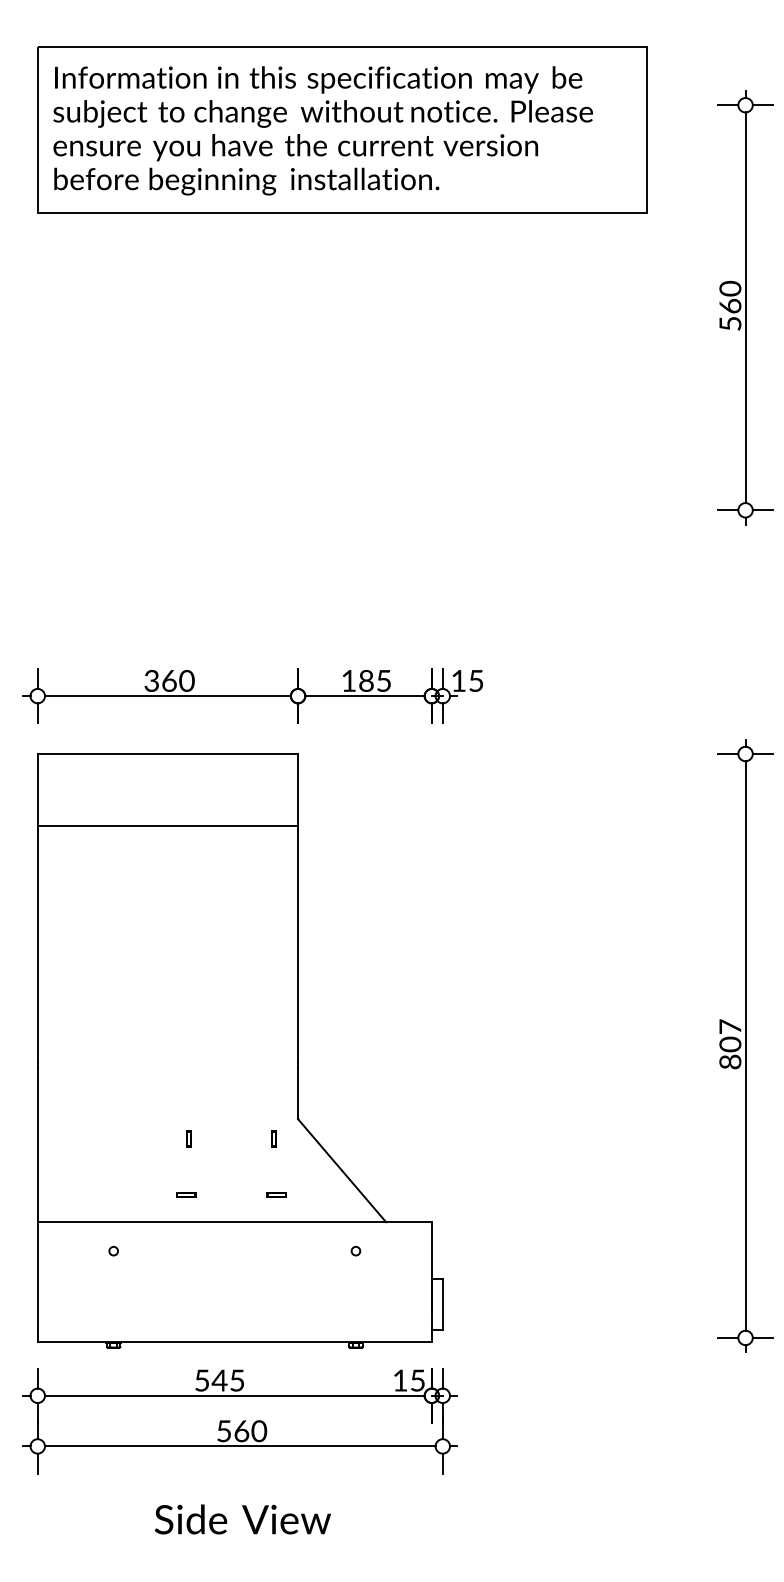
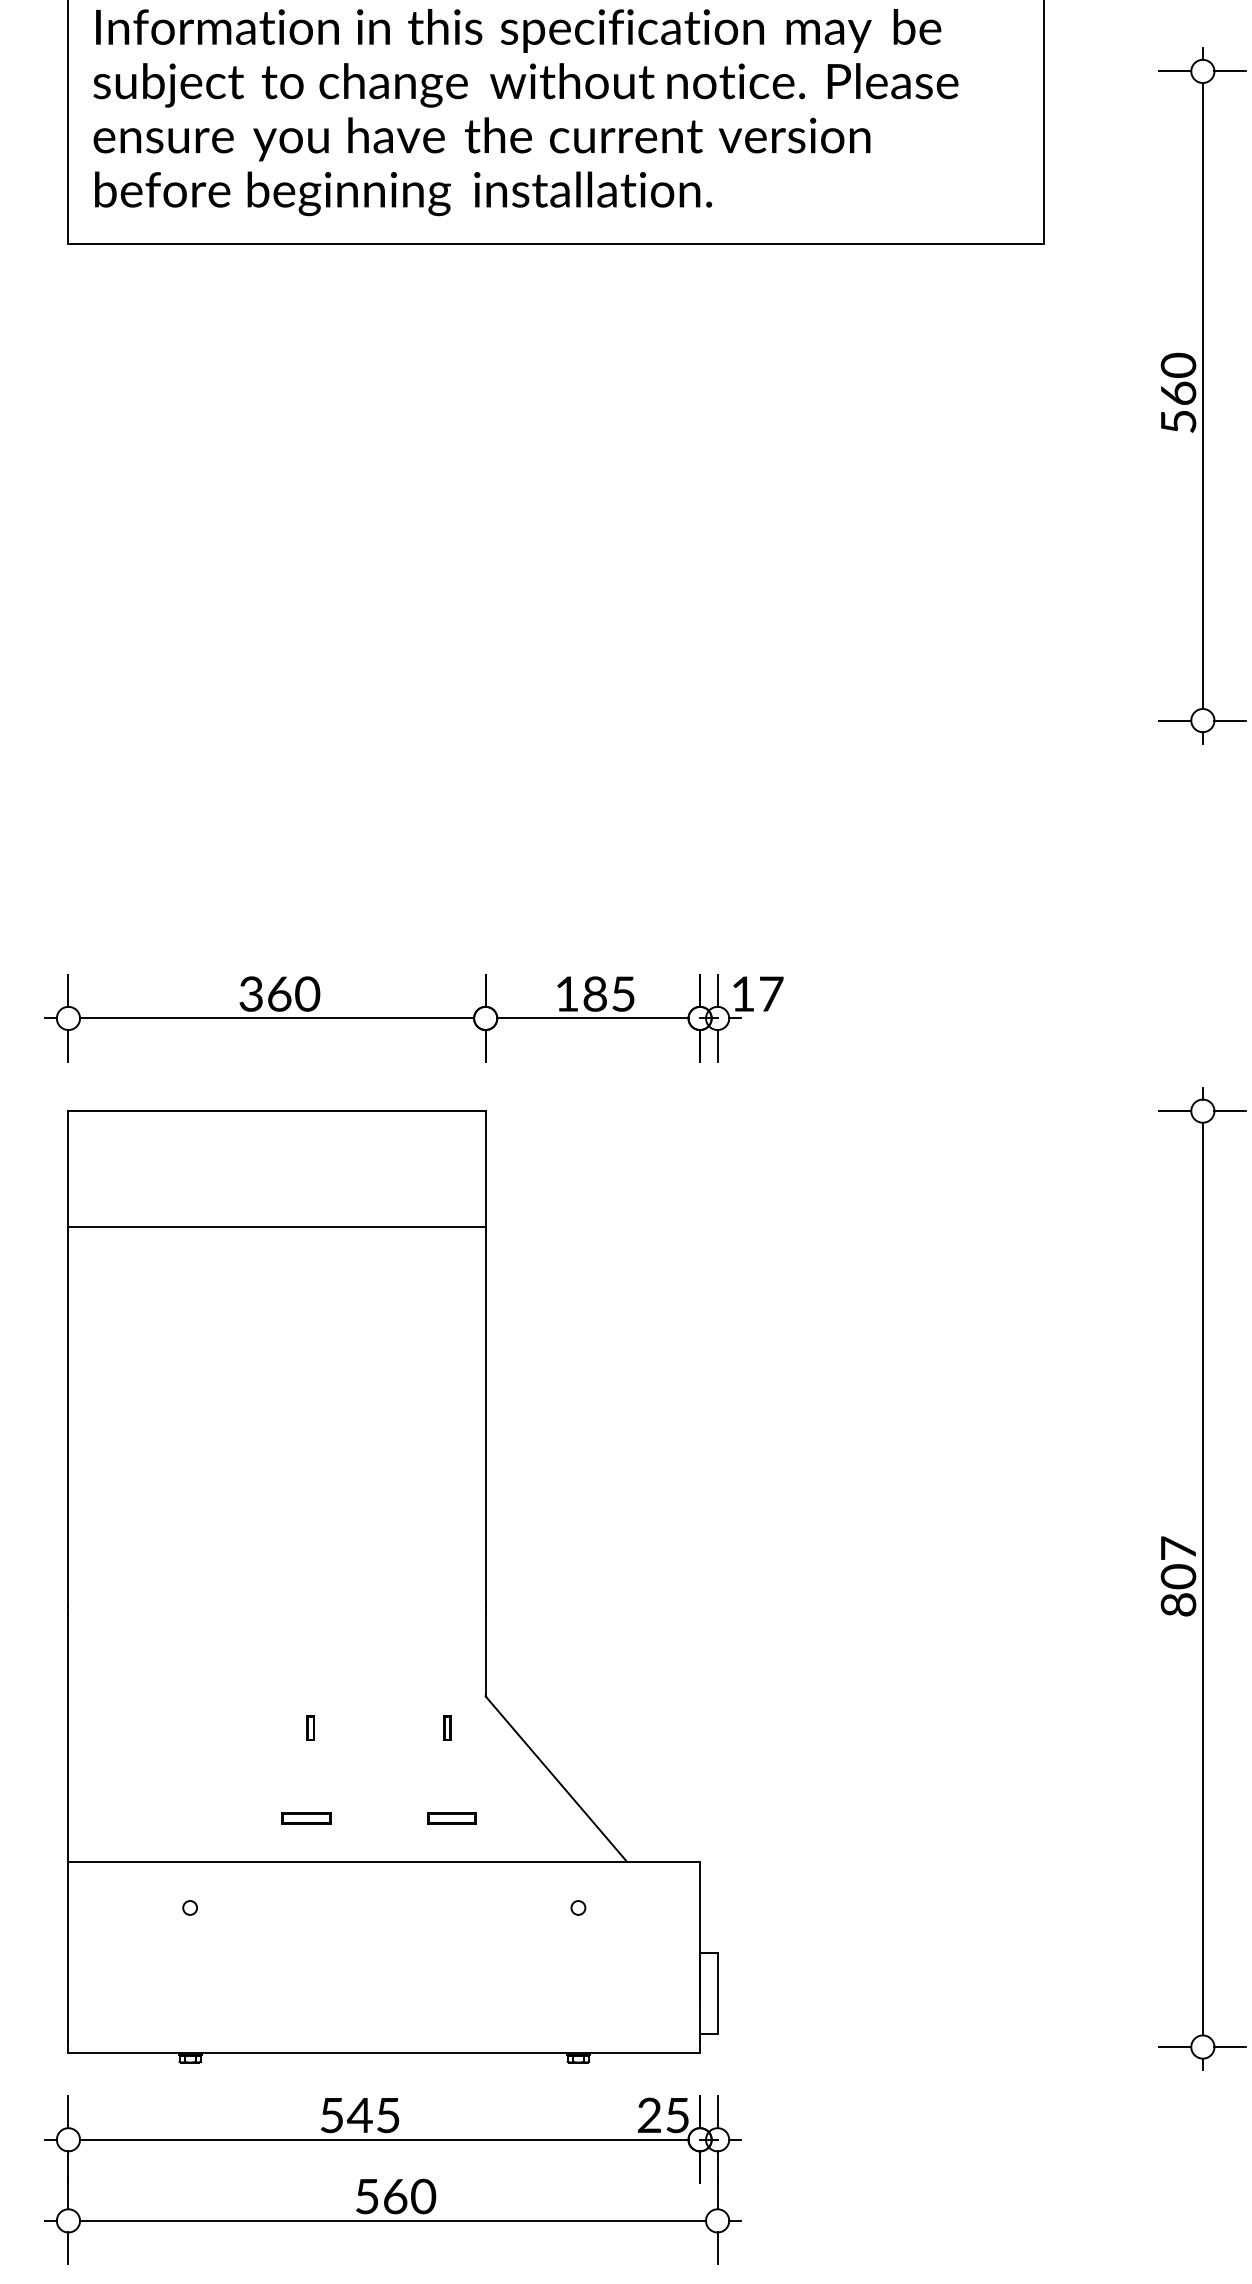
text: (476, 680) -> (771, 993), 15 -> 17
part: (186, 1194) -> (306, 1817), size x1.6
part: (276, 1194) -> (451, 1817), size x1.6
text: (400, 1380) -> (649, 2115), 15 -> 25

